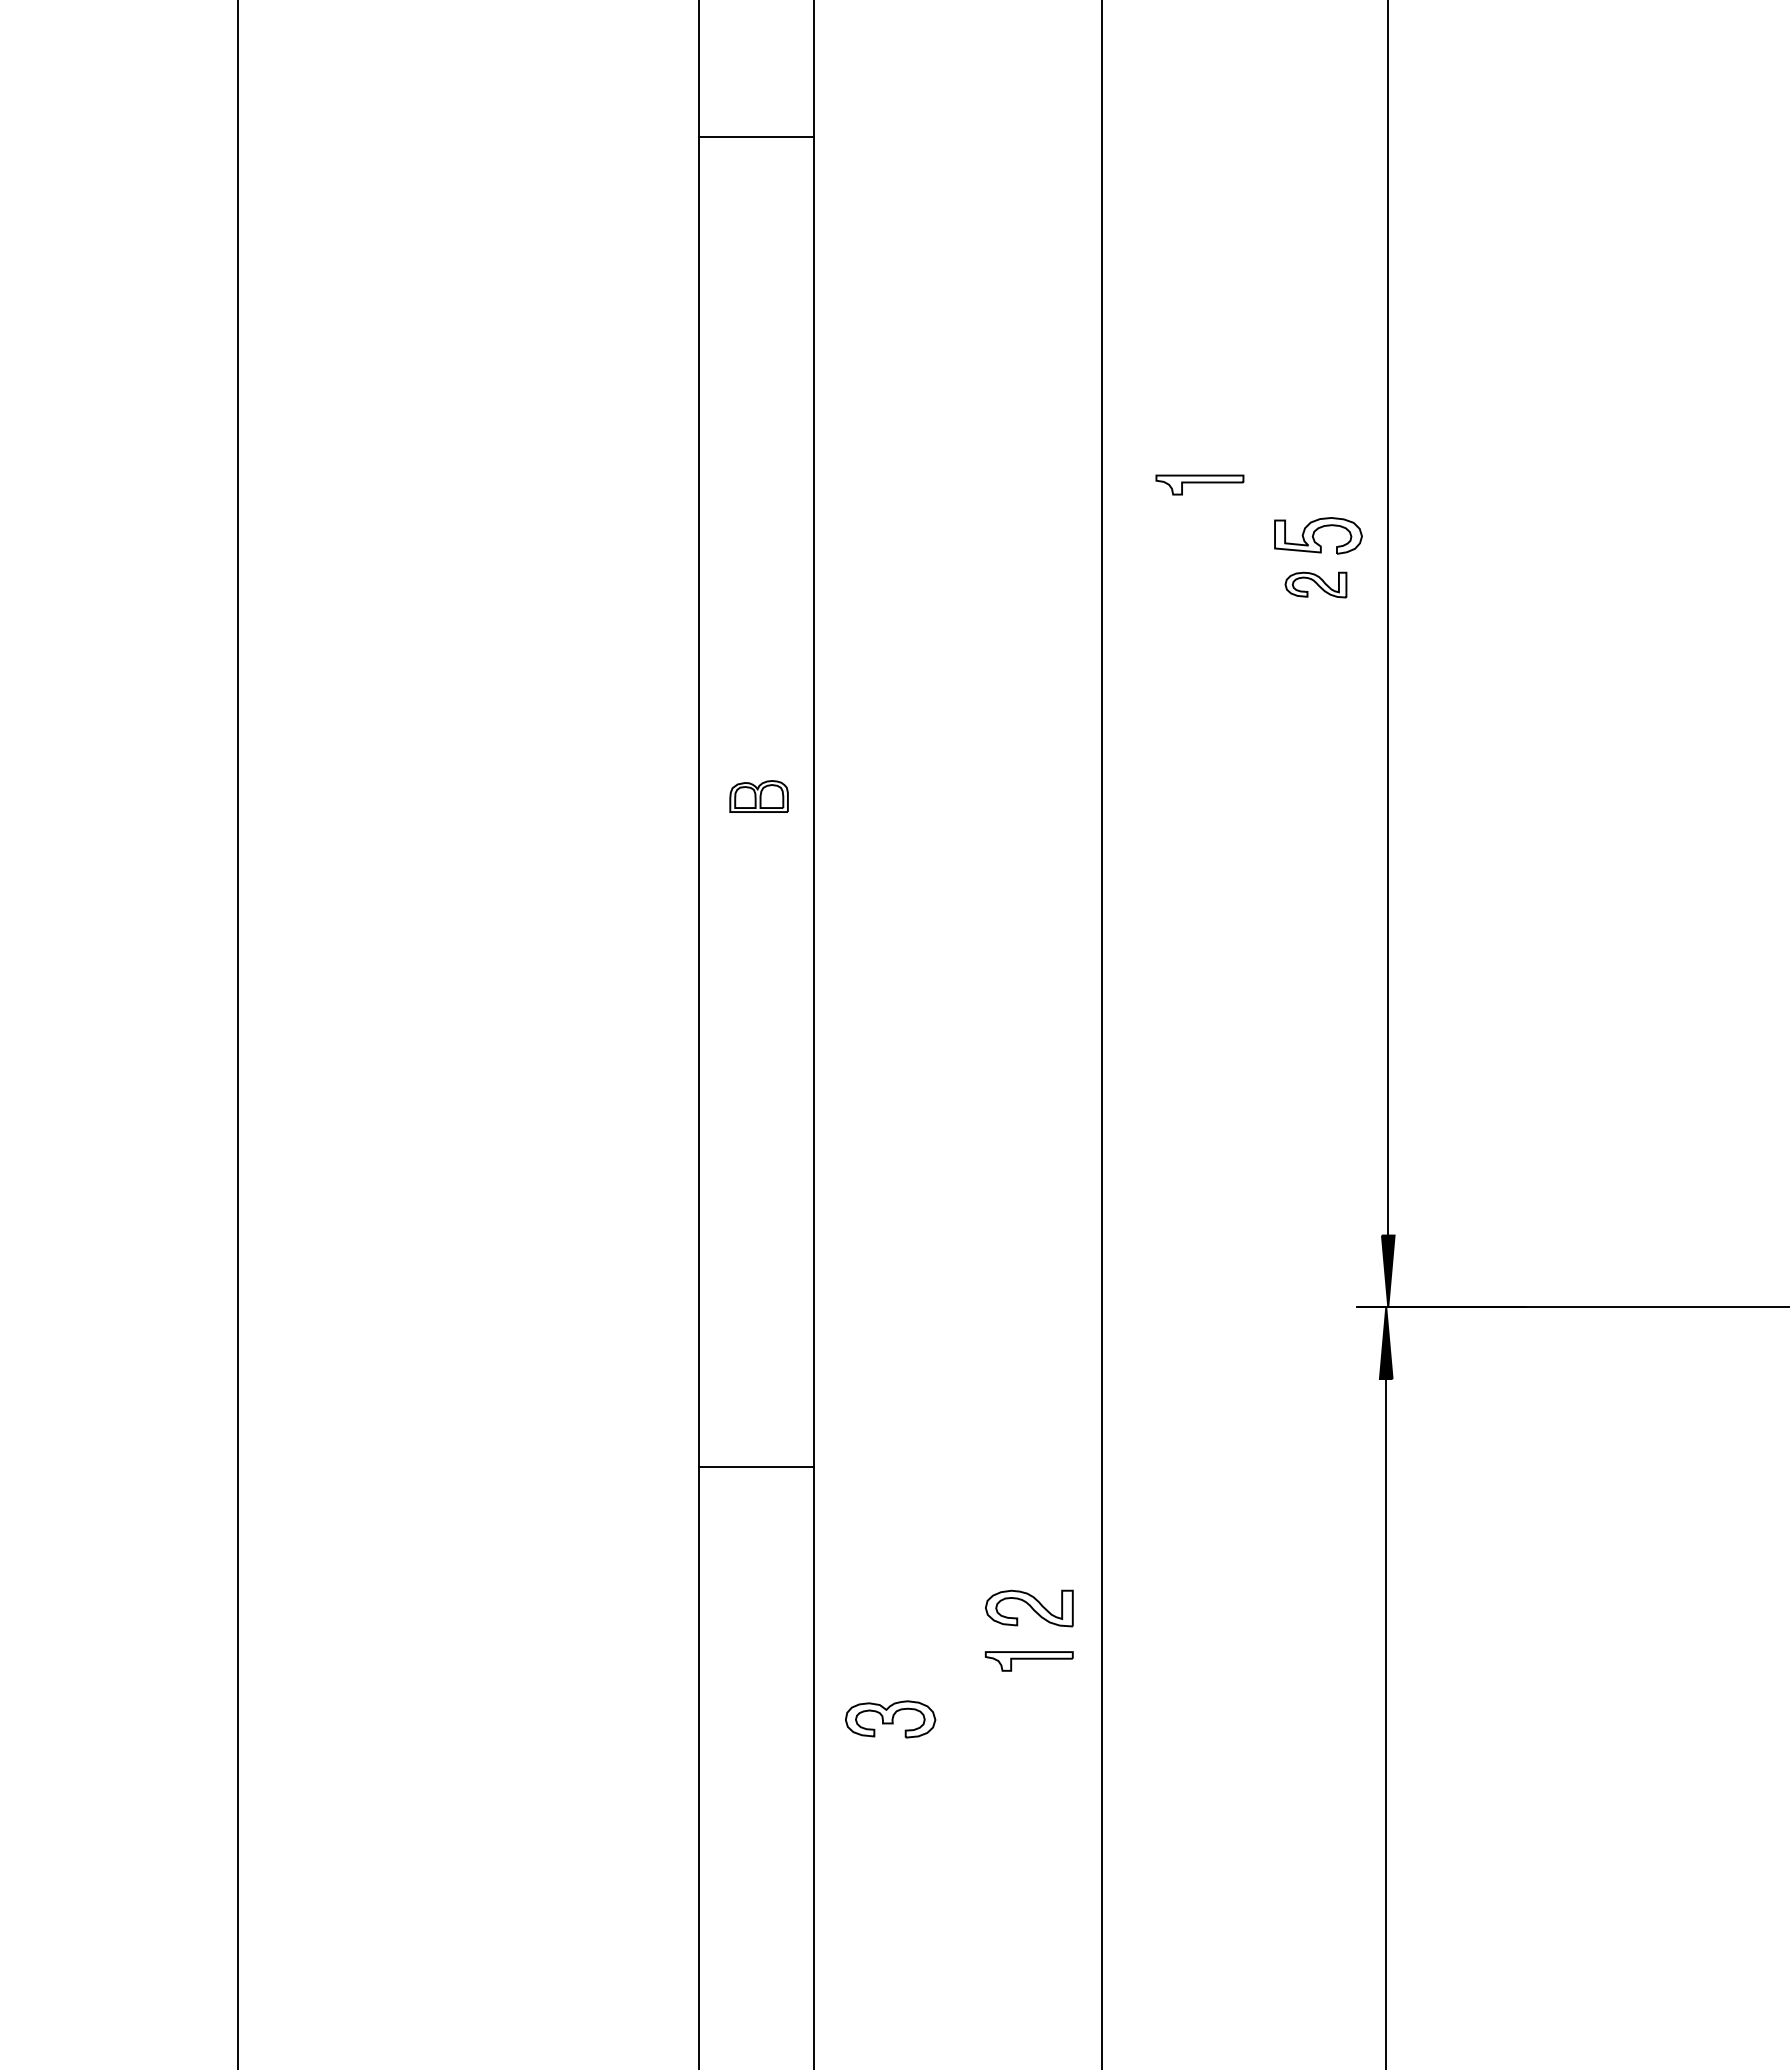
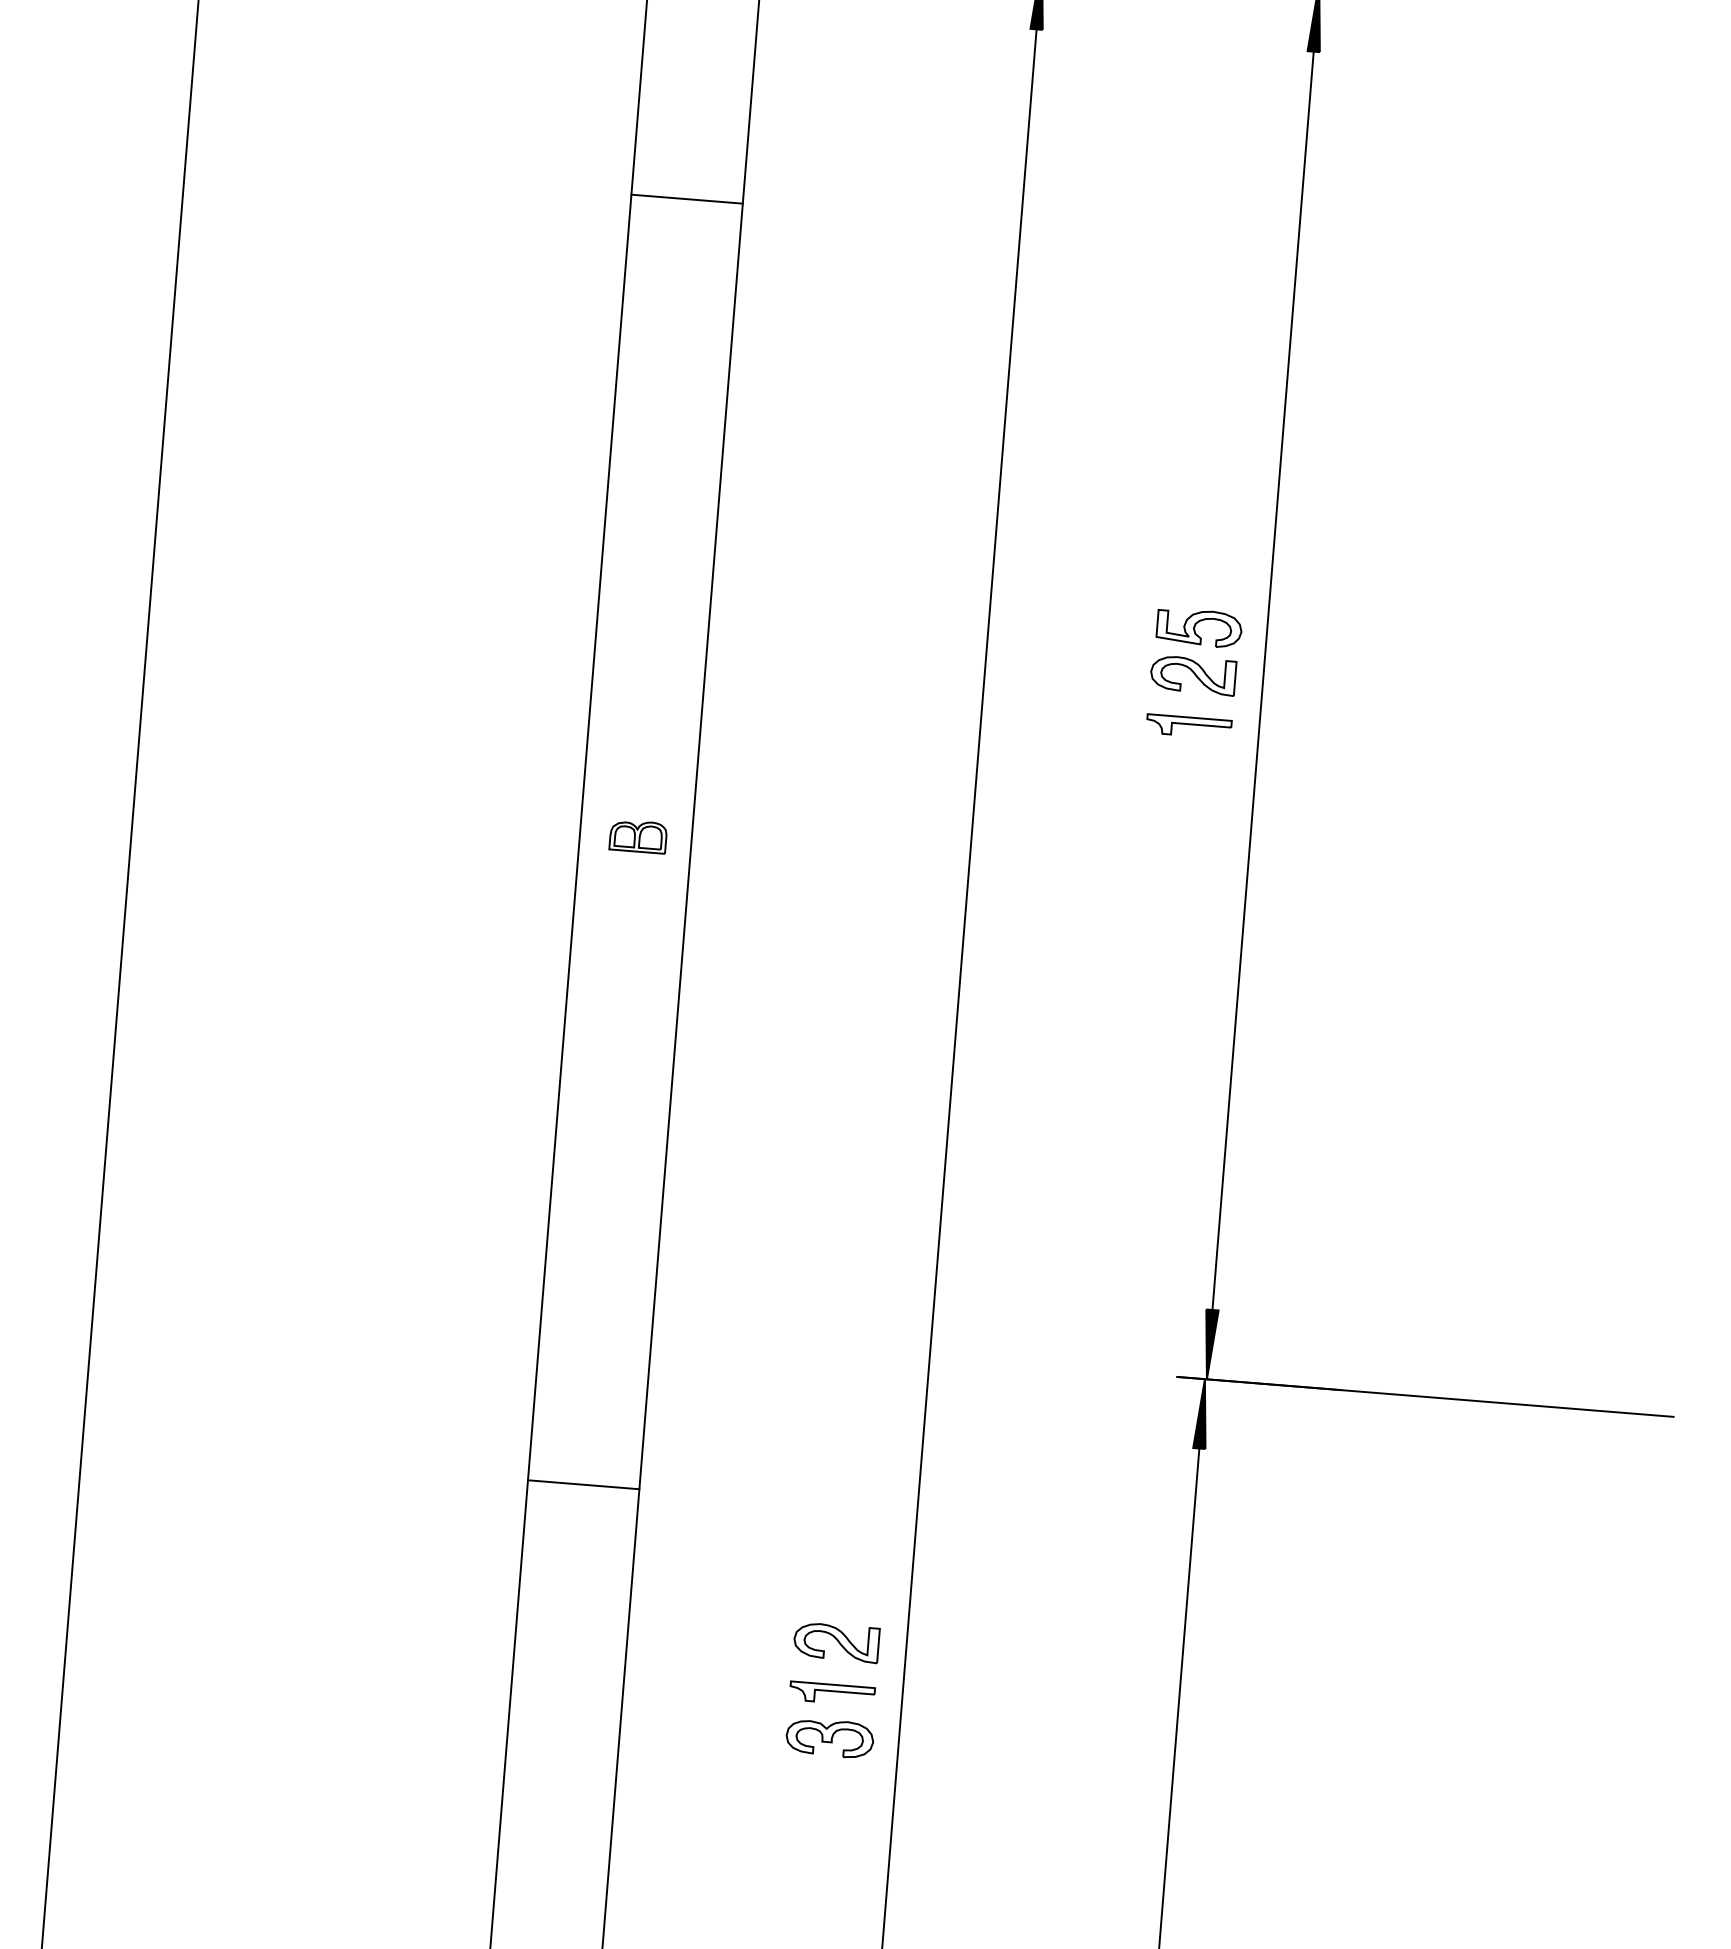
part: (1199, 484) -> (1188, 726), moved
part: (1315, 584) -> (1192, 674), size x1.43
part: (890, 1719) -> (829, 1738), moved

